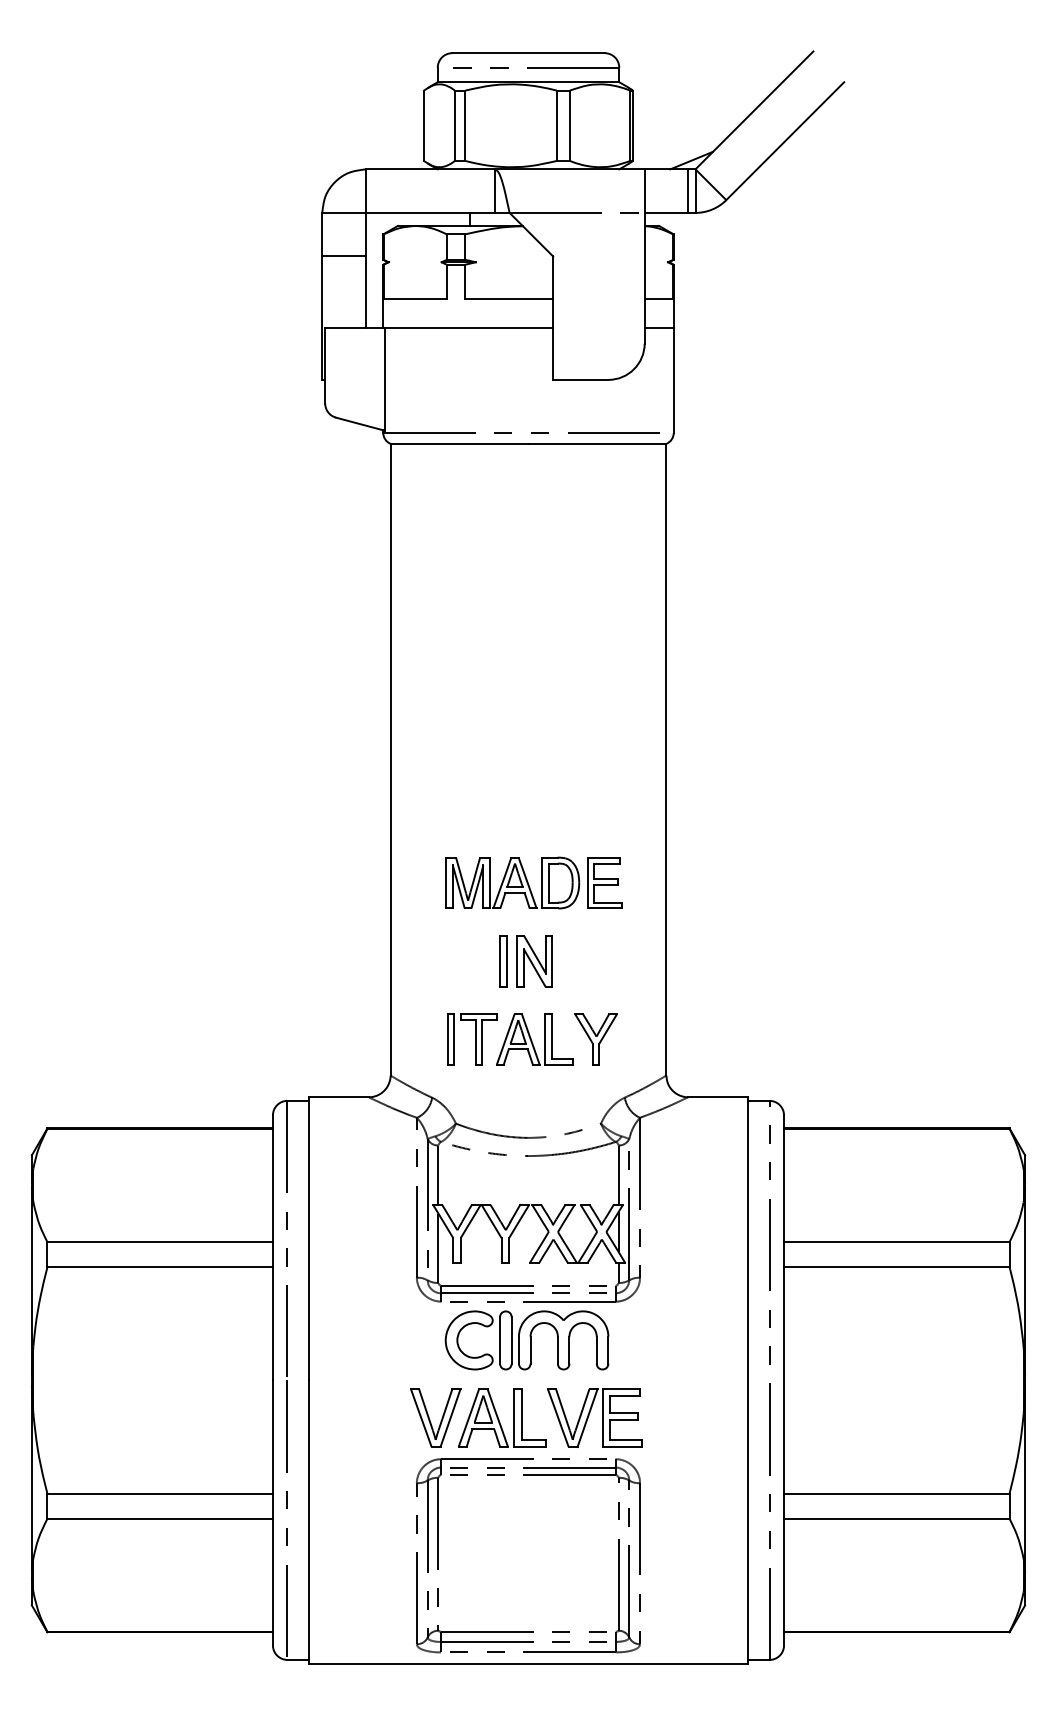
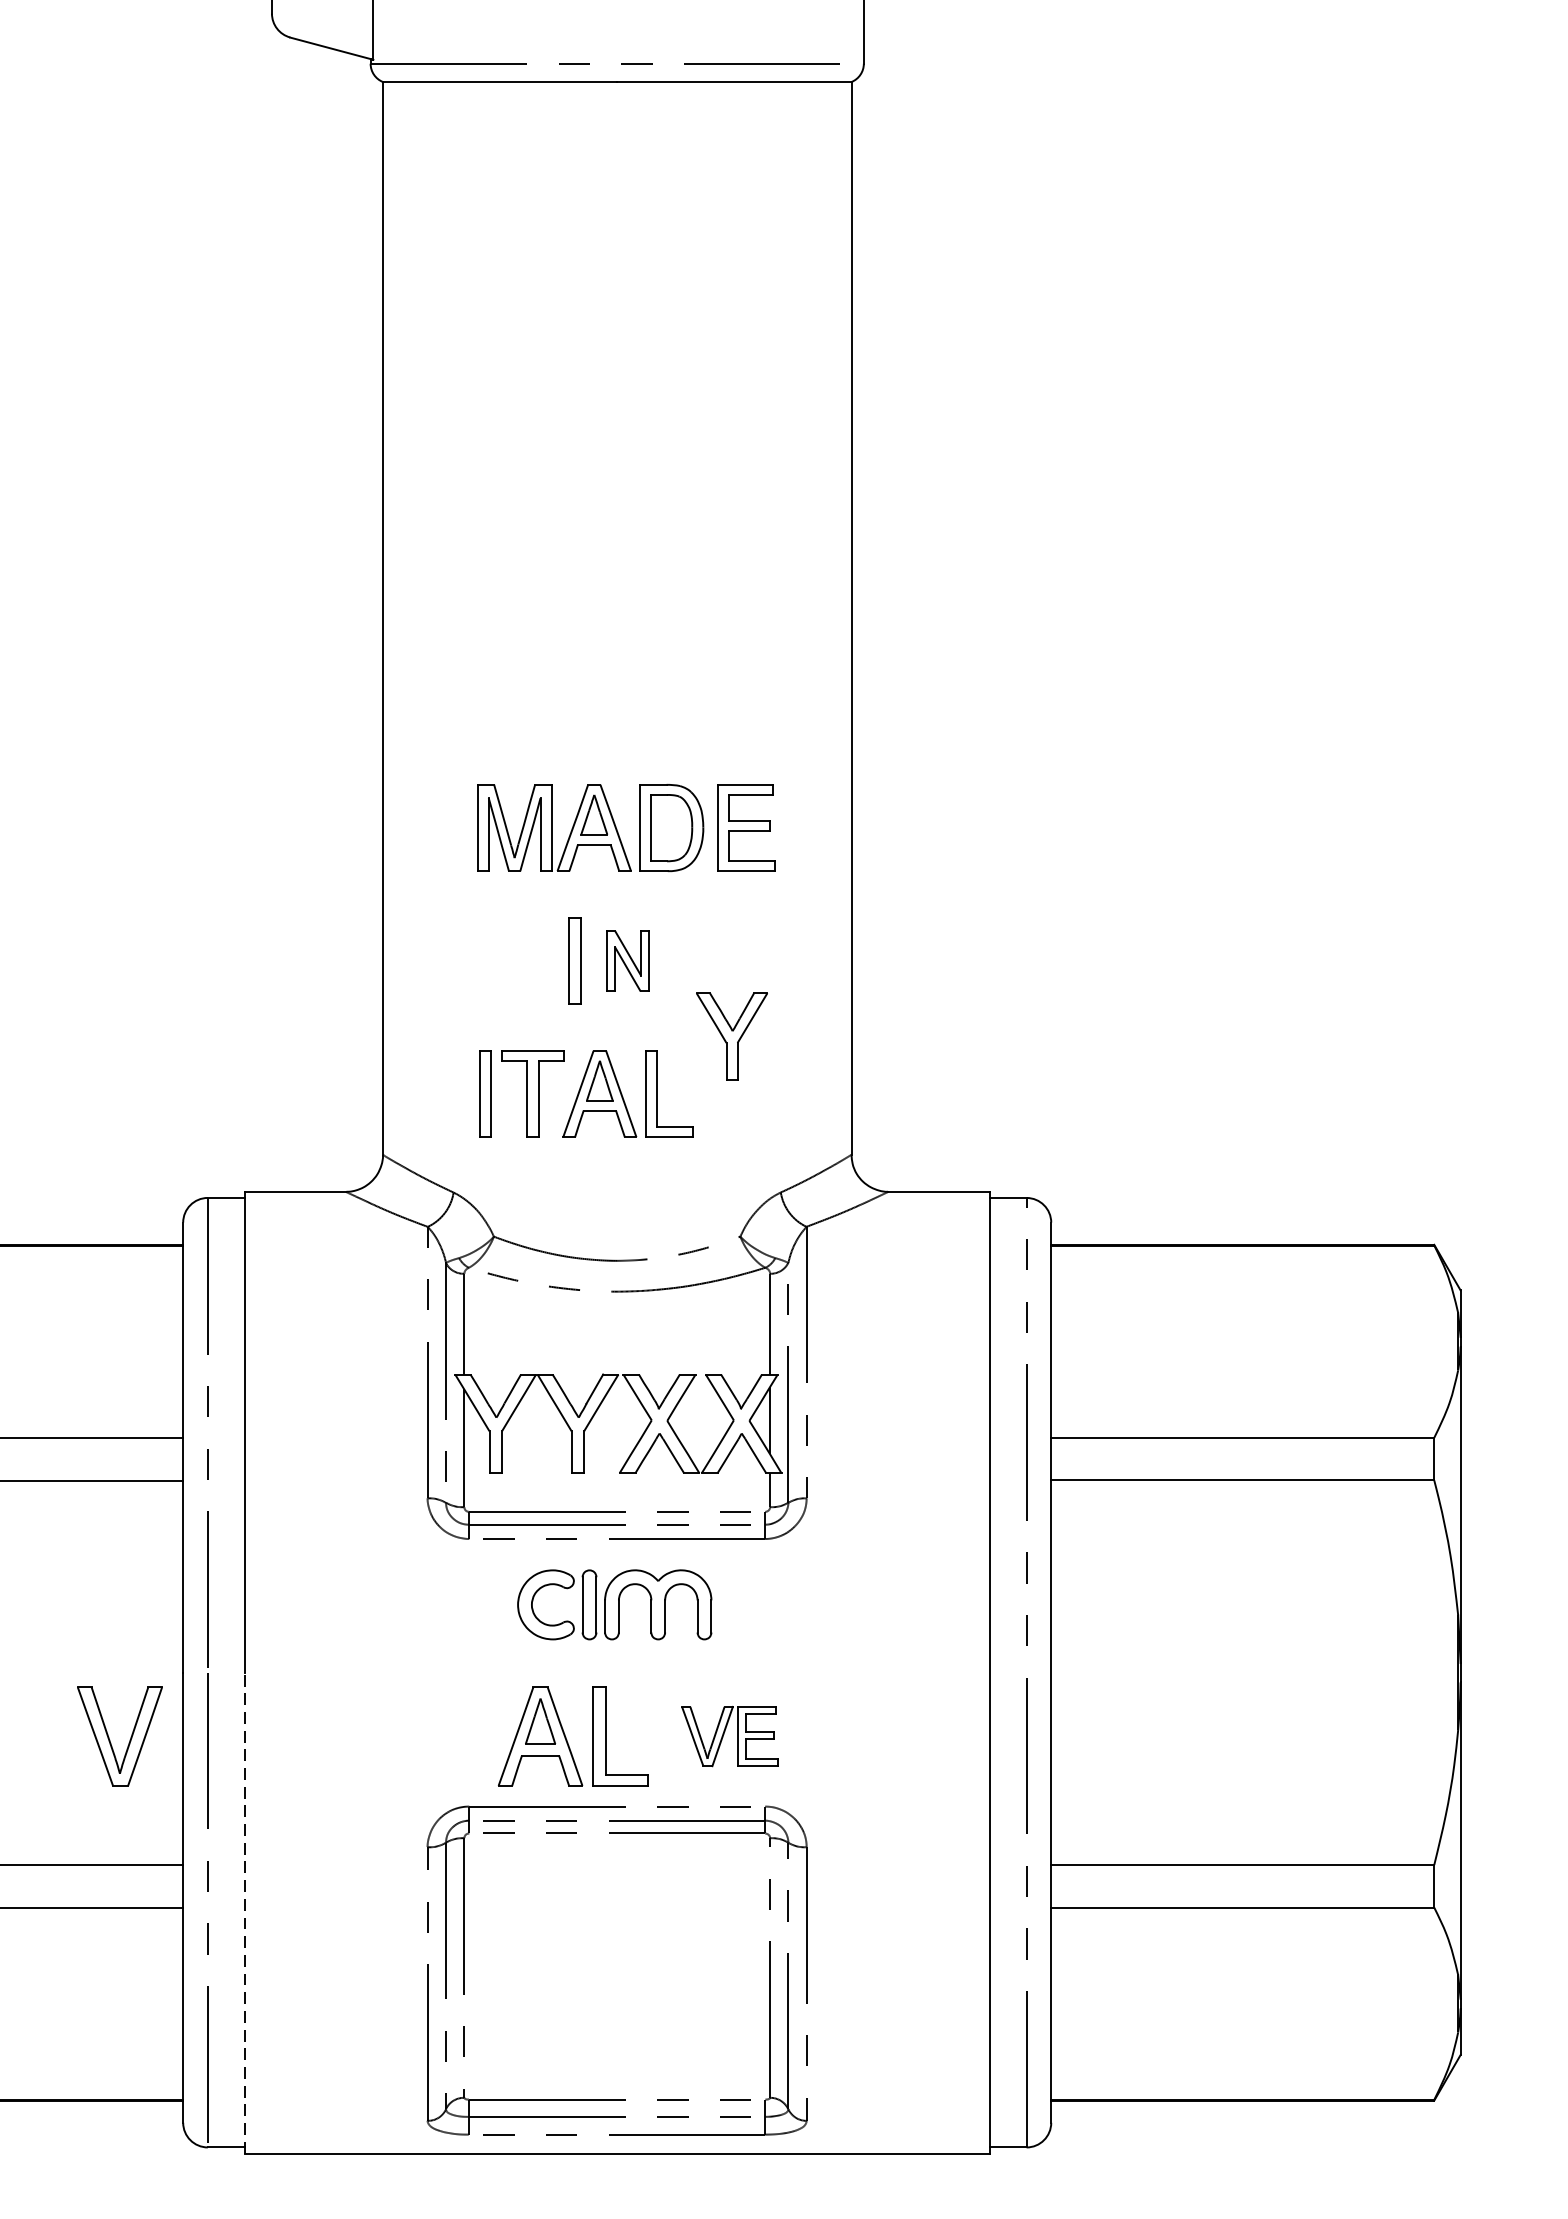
part: (534, 961) -> (627, 961), size x0.7
part: (595, 1039) -> (731, 1035), moved
part: (526, 1340) -> (613, 1604), size x0.7
part: (435, 1417) -> (119, 1735), moved
part: (594, 1417) -> (729, 1735), size x0.6
line: (309, 1521) -> (245, 1912), solid -> dashed

